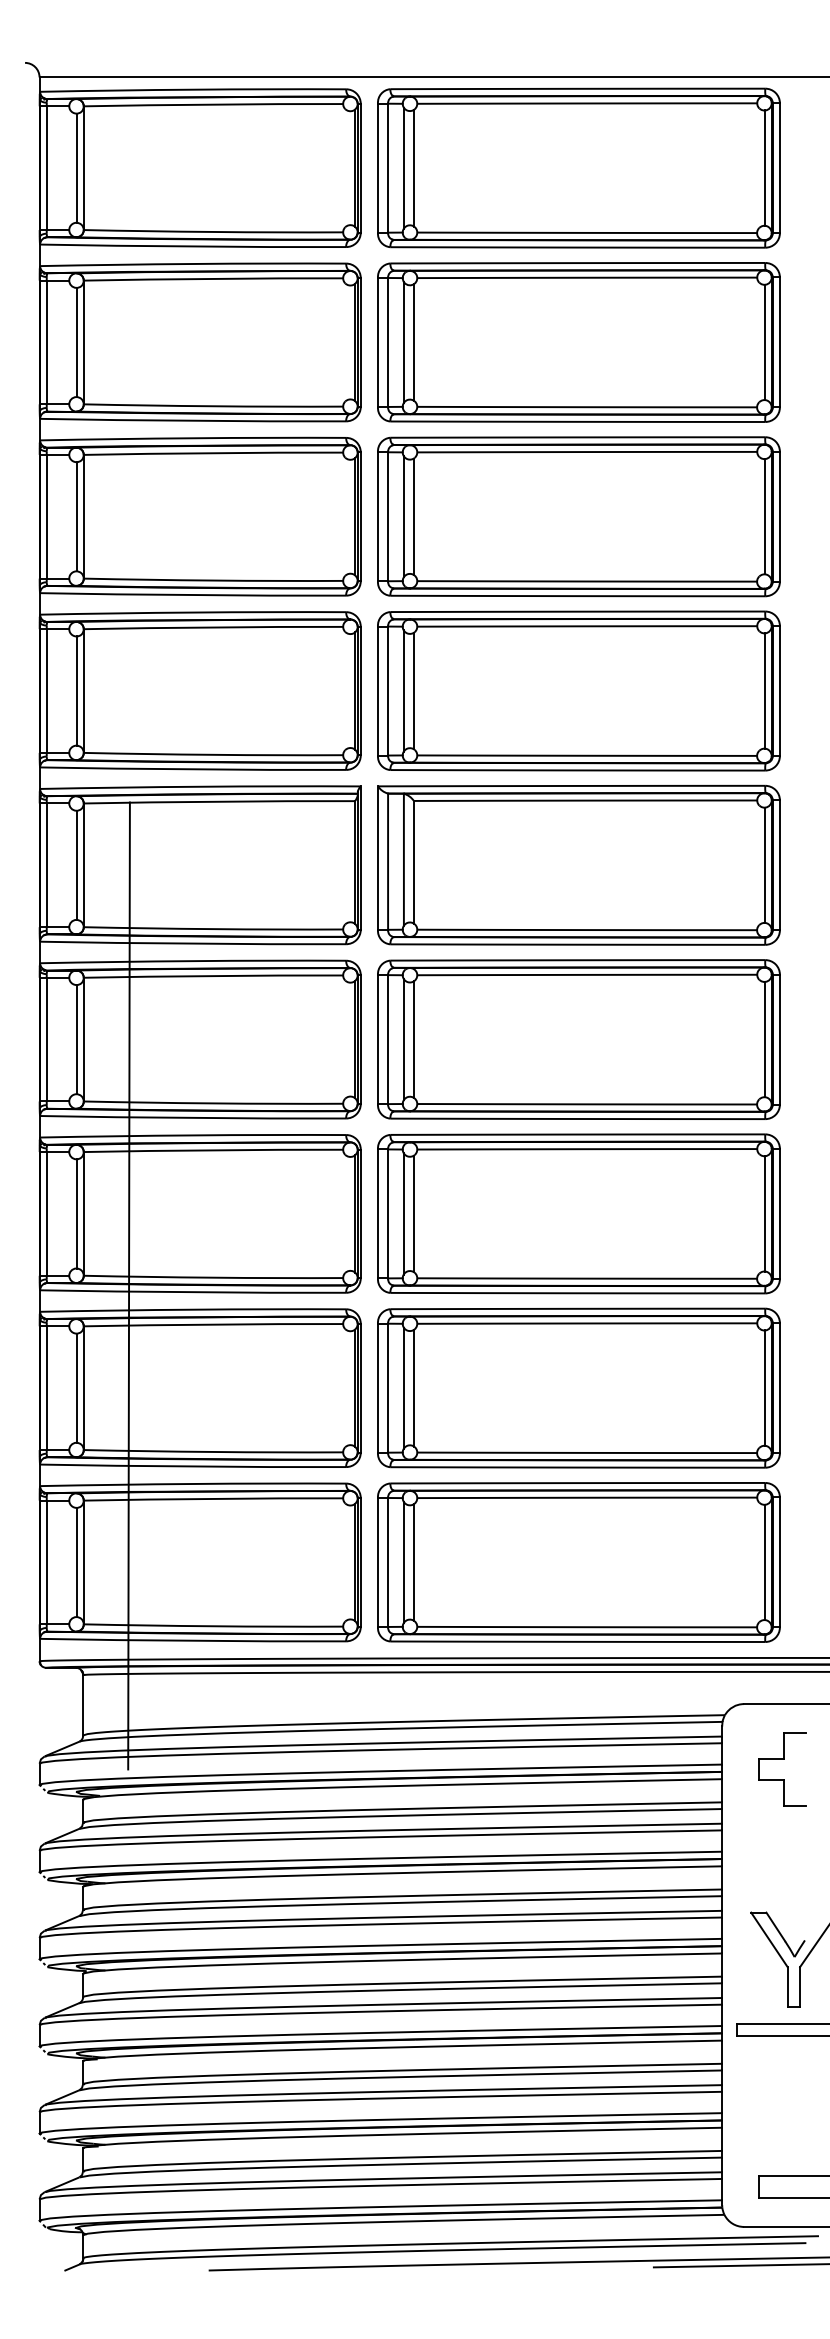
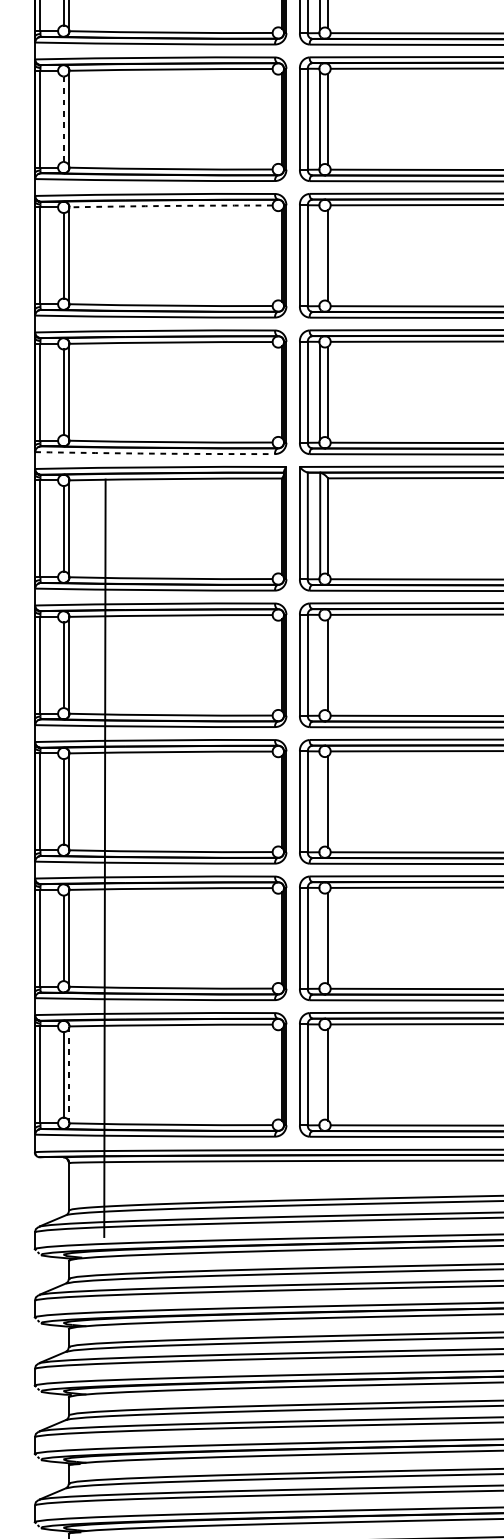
line: (76, 342) -> (63, 119), solid -> dashed
arc: (213, 453) -> (171, 206), solid -> dashed
line: (403, 516) -> (319, 255), removed
arc: (193, 769) -> (155, 453), solid -> dashed
line: (403, 1039) -> (319, 665), removed
line: (403, 1213) -> (319, 801), removed
line: (403, 1387) -> (319, 937), removed
line: (83, 1562) -> (69, 1074), solid -> dashed
line: (403, 1562) -> (319, 1074), removed

